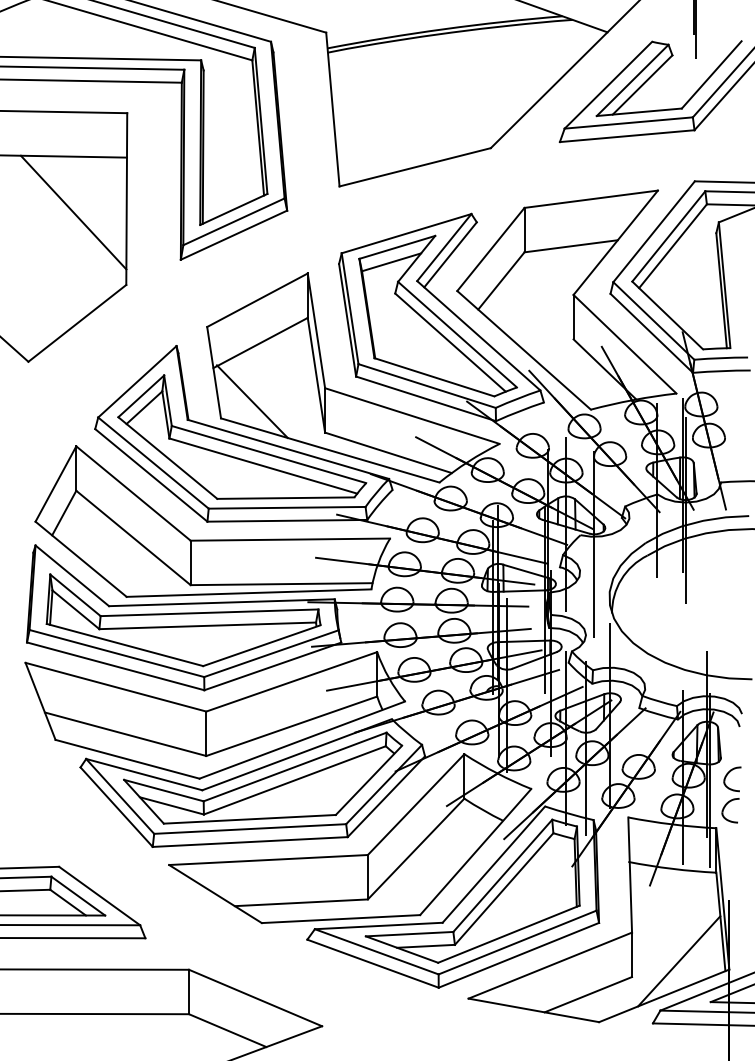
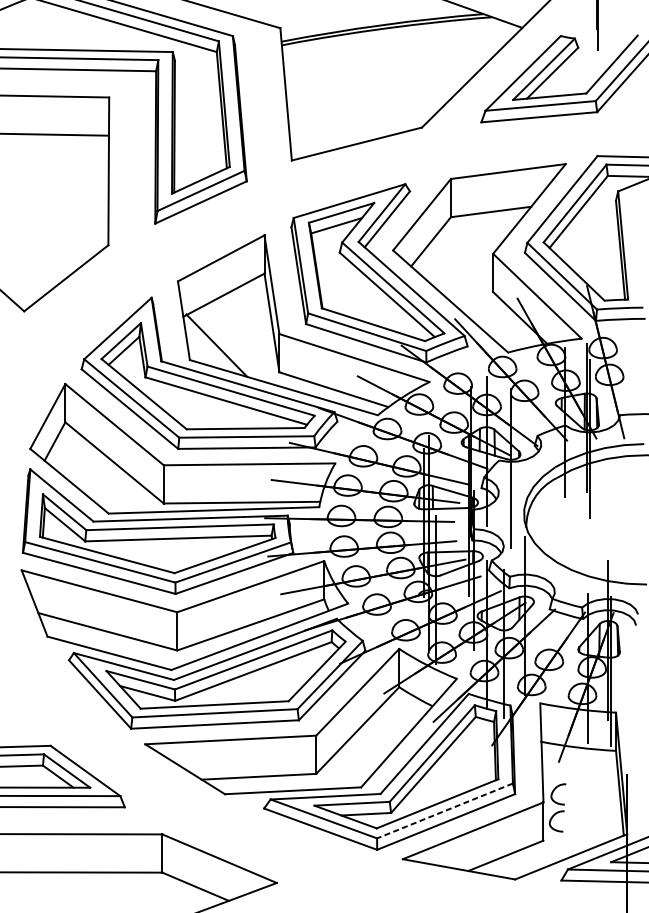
line: (73, 212) -> (62, 182), removed
part: (731, 794) -> (557, 807), moved
line: (517, 942) -> (444, 810), solid -> dashed
line: (679, 961) -> (584, 827), removed

